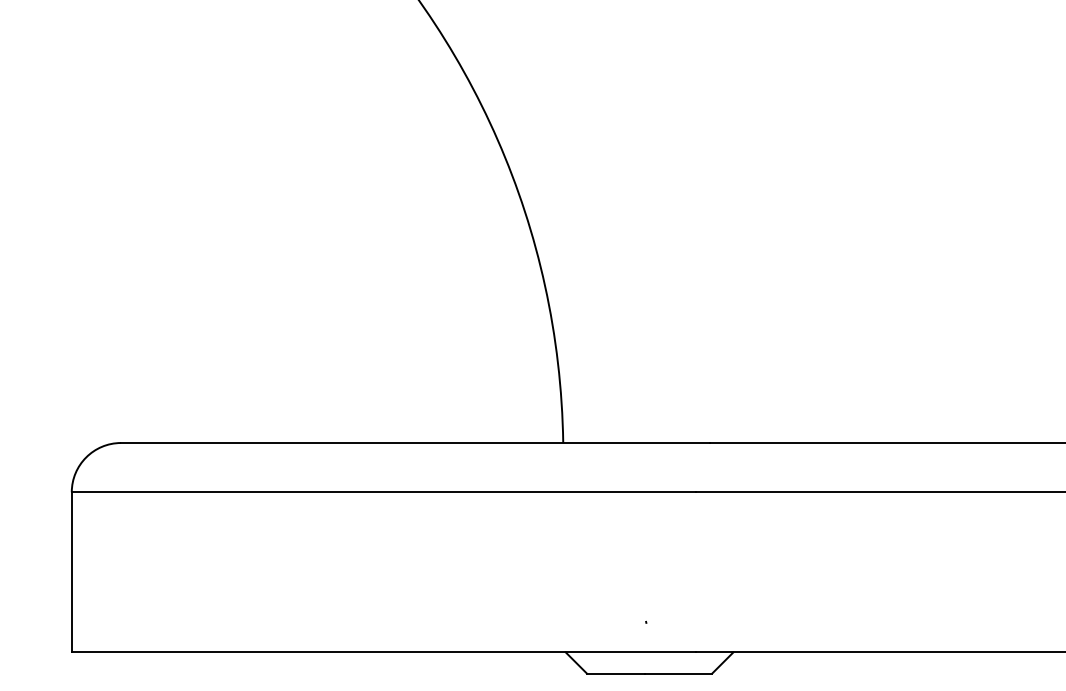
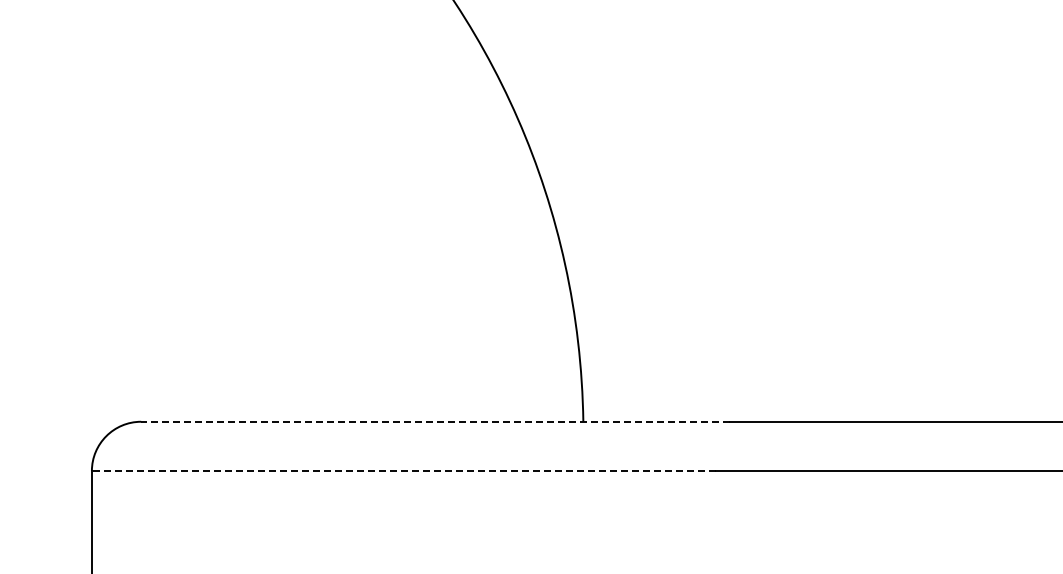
line: (415, 443) -> (435, 422), solid -> dashed
line: (383, 492) -> (403, 471), solid -> dashed

